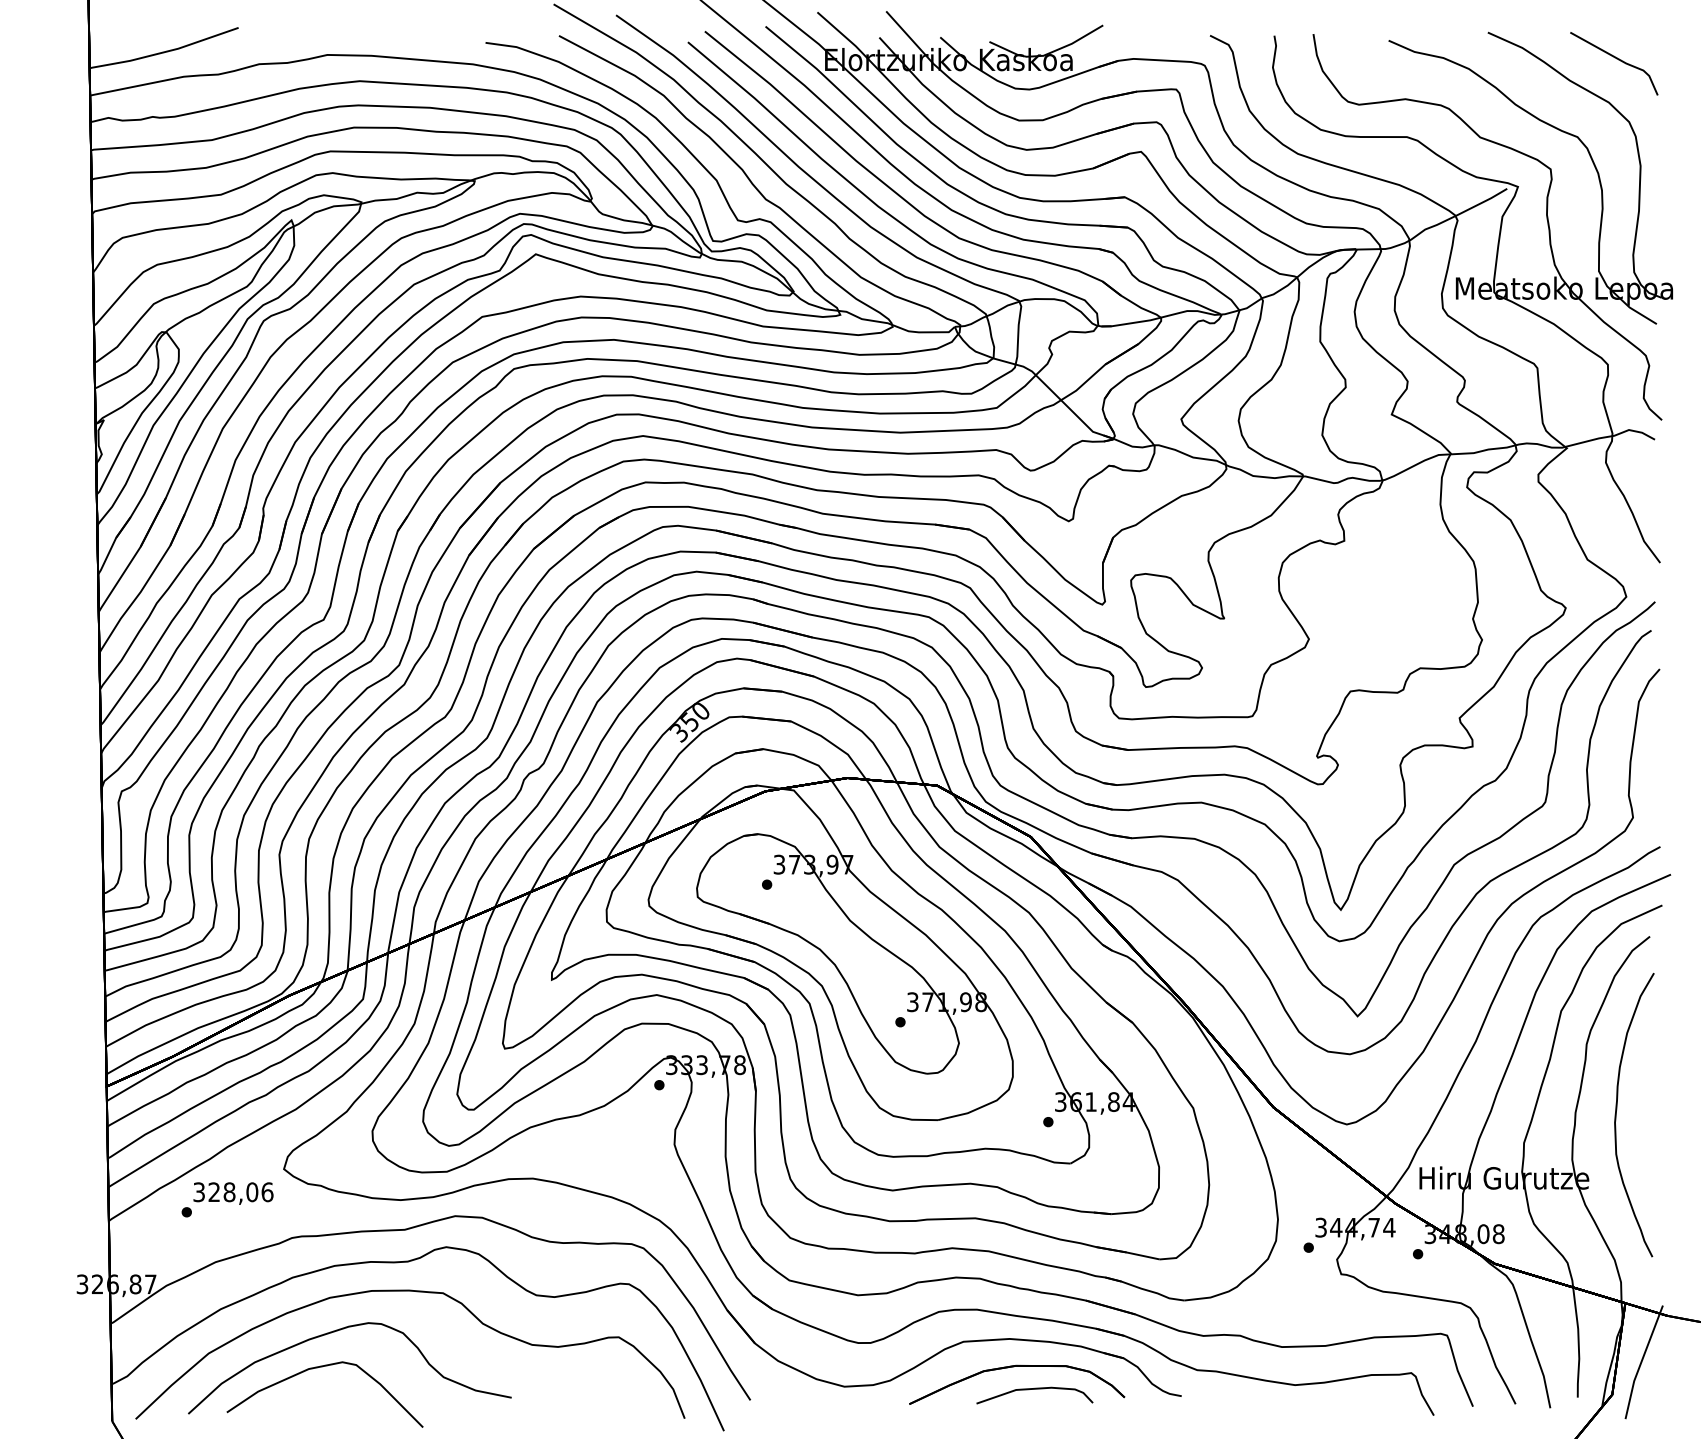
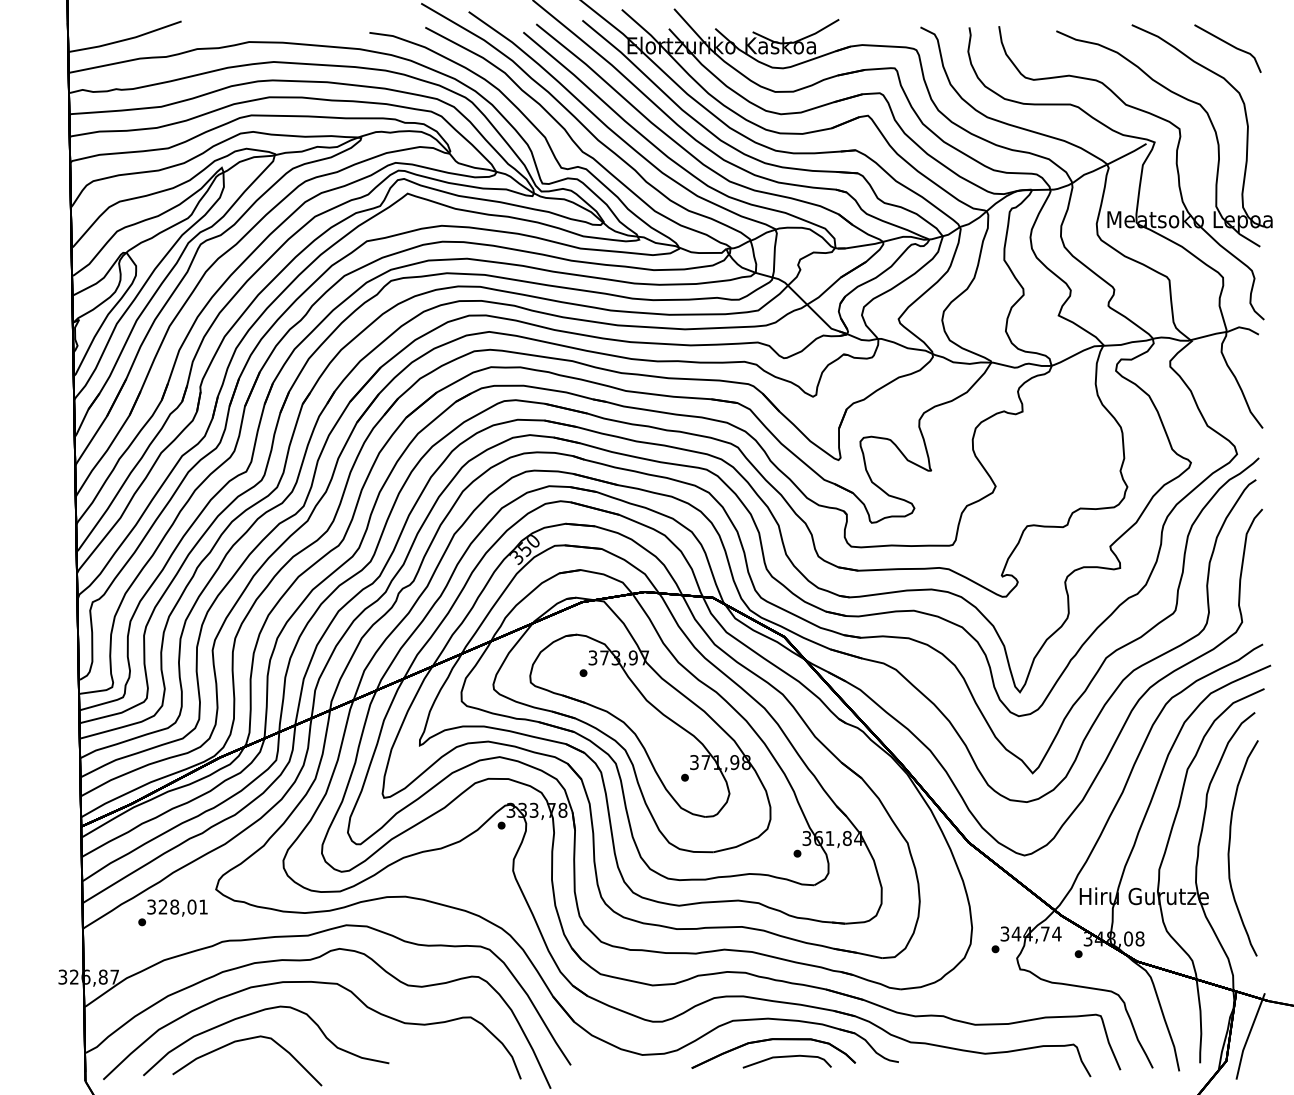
text: (267, 1192) -> (203, 907), 328,06 -> 328,01

